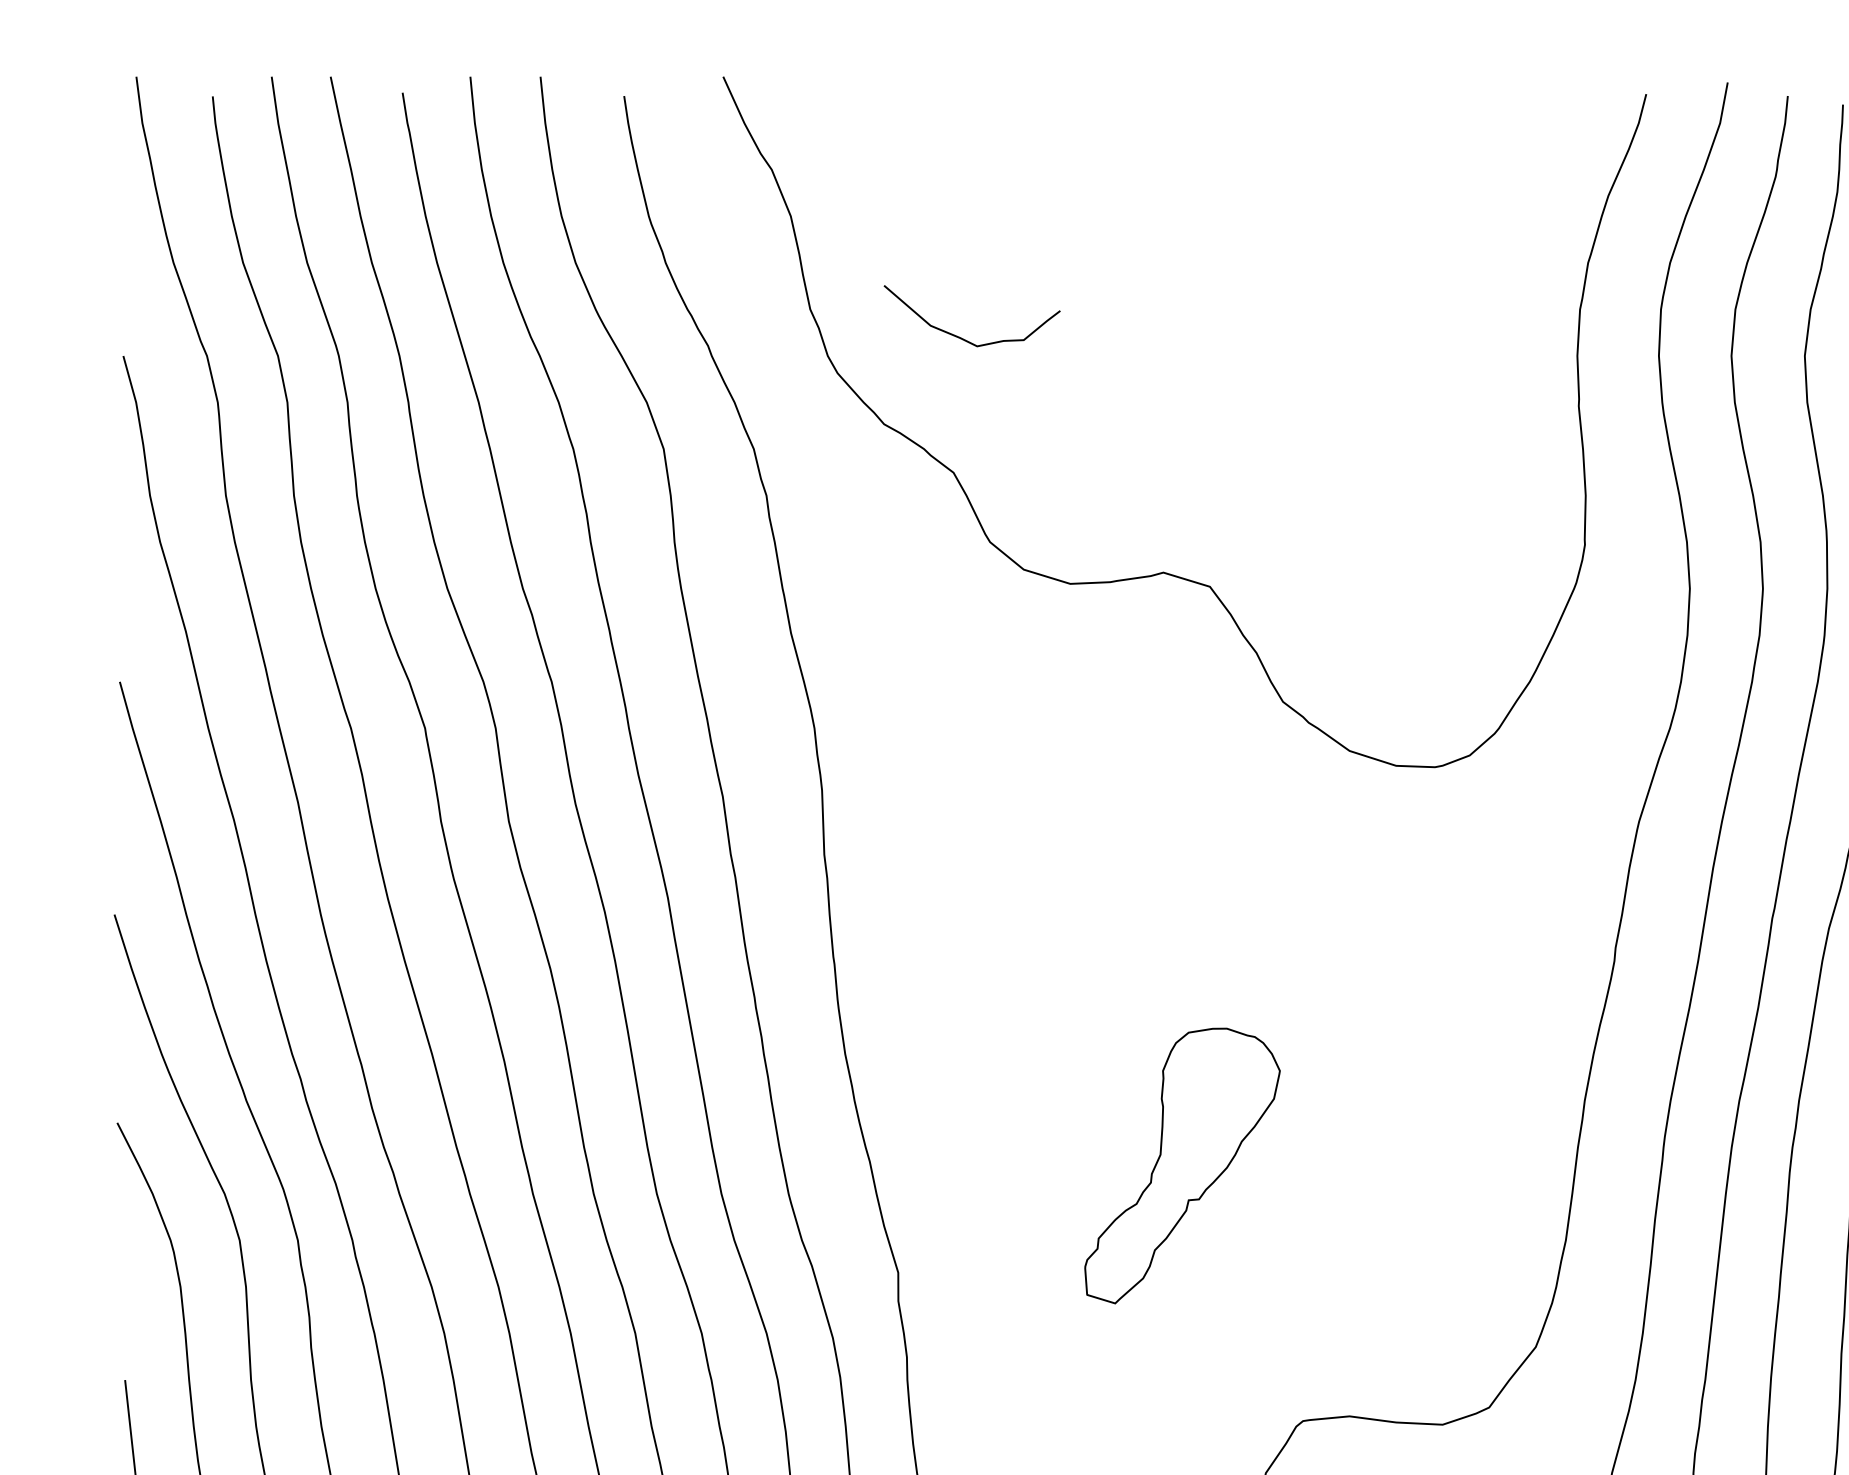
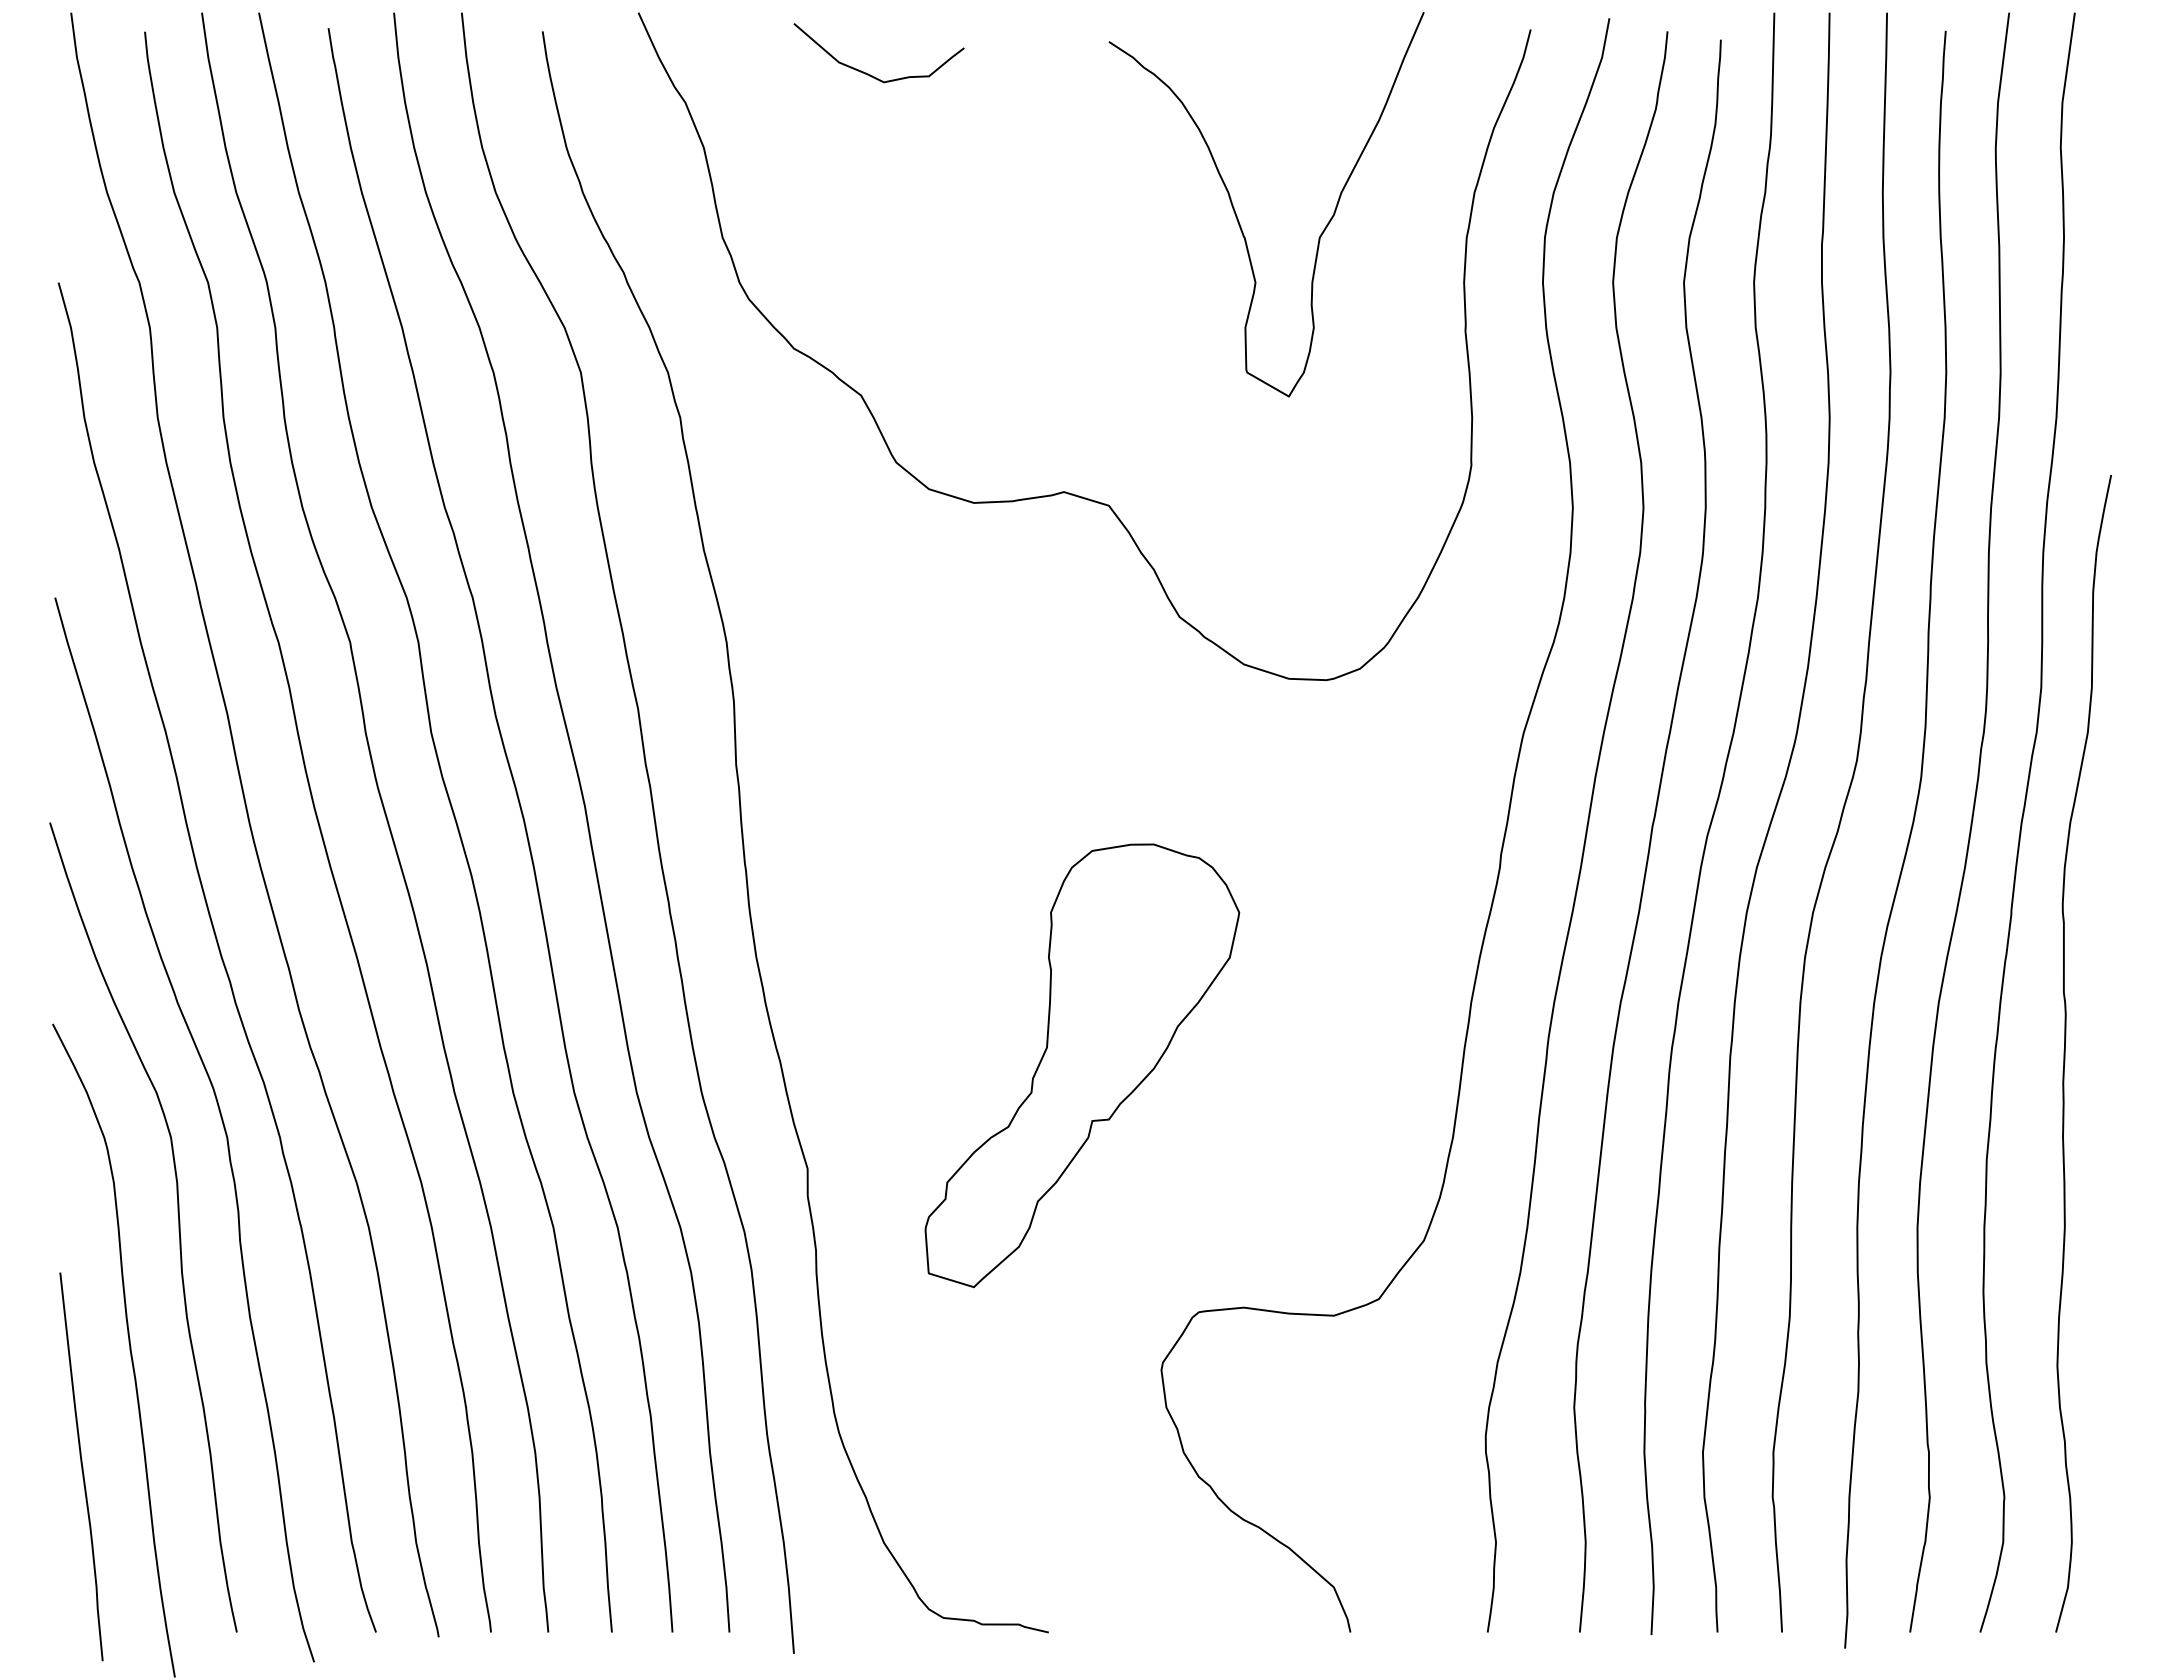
curve: (1342, 286) -> (1237, 215), added
curve: (961, 337) -> (868, 73), moved
part: (1182, 1165) -> (1082, 1065), size x1.67

